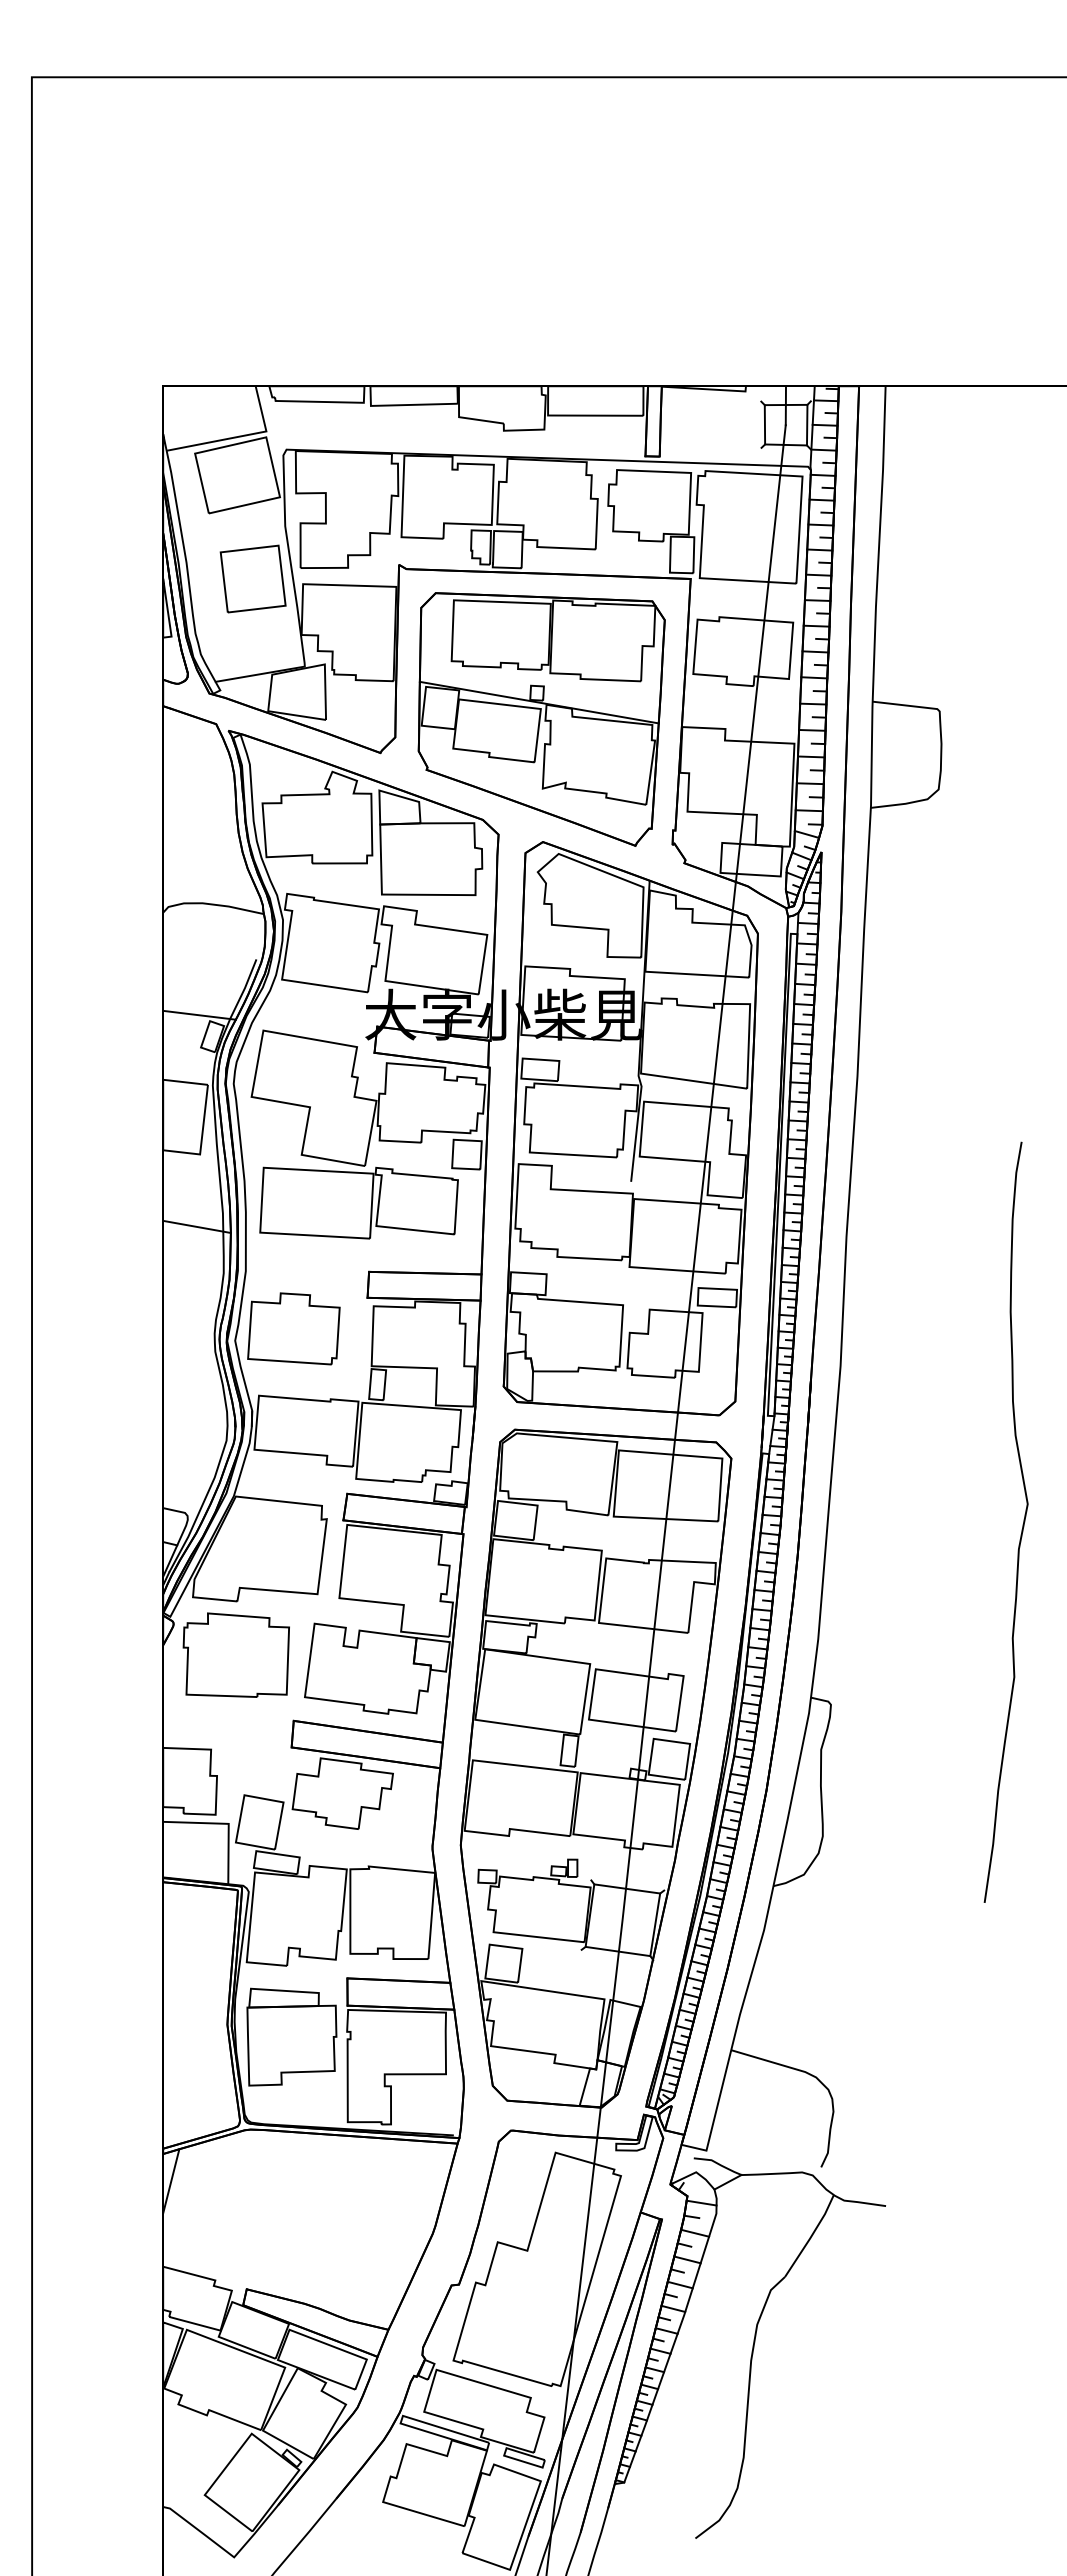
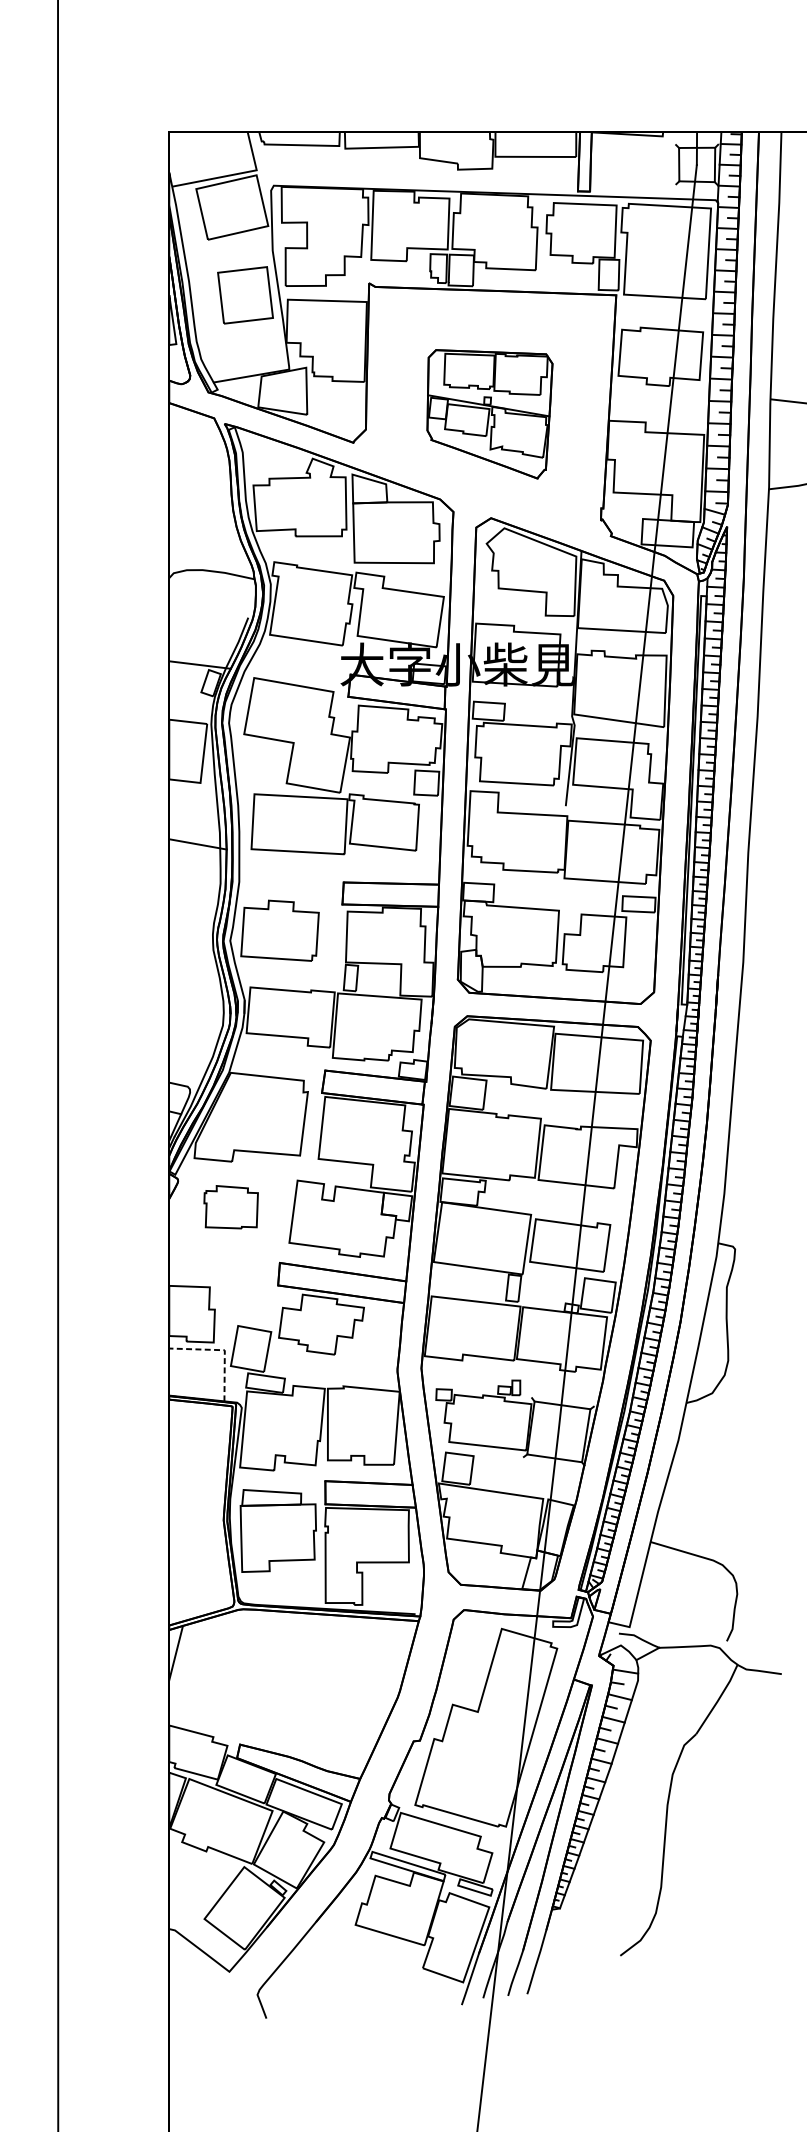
part: (541, 719) -> (489, 414), size x0.6
part: (235, 1654) -> (230, 1206), size x0.6
line: (226, 1823) -> (222, 1349), solid -> dashed

